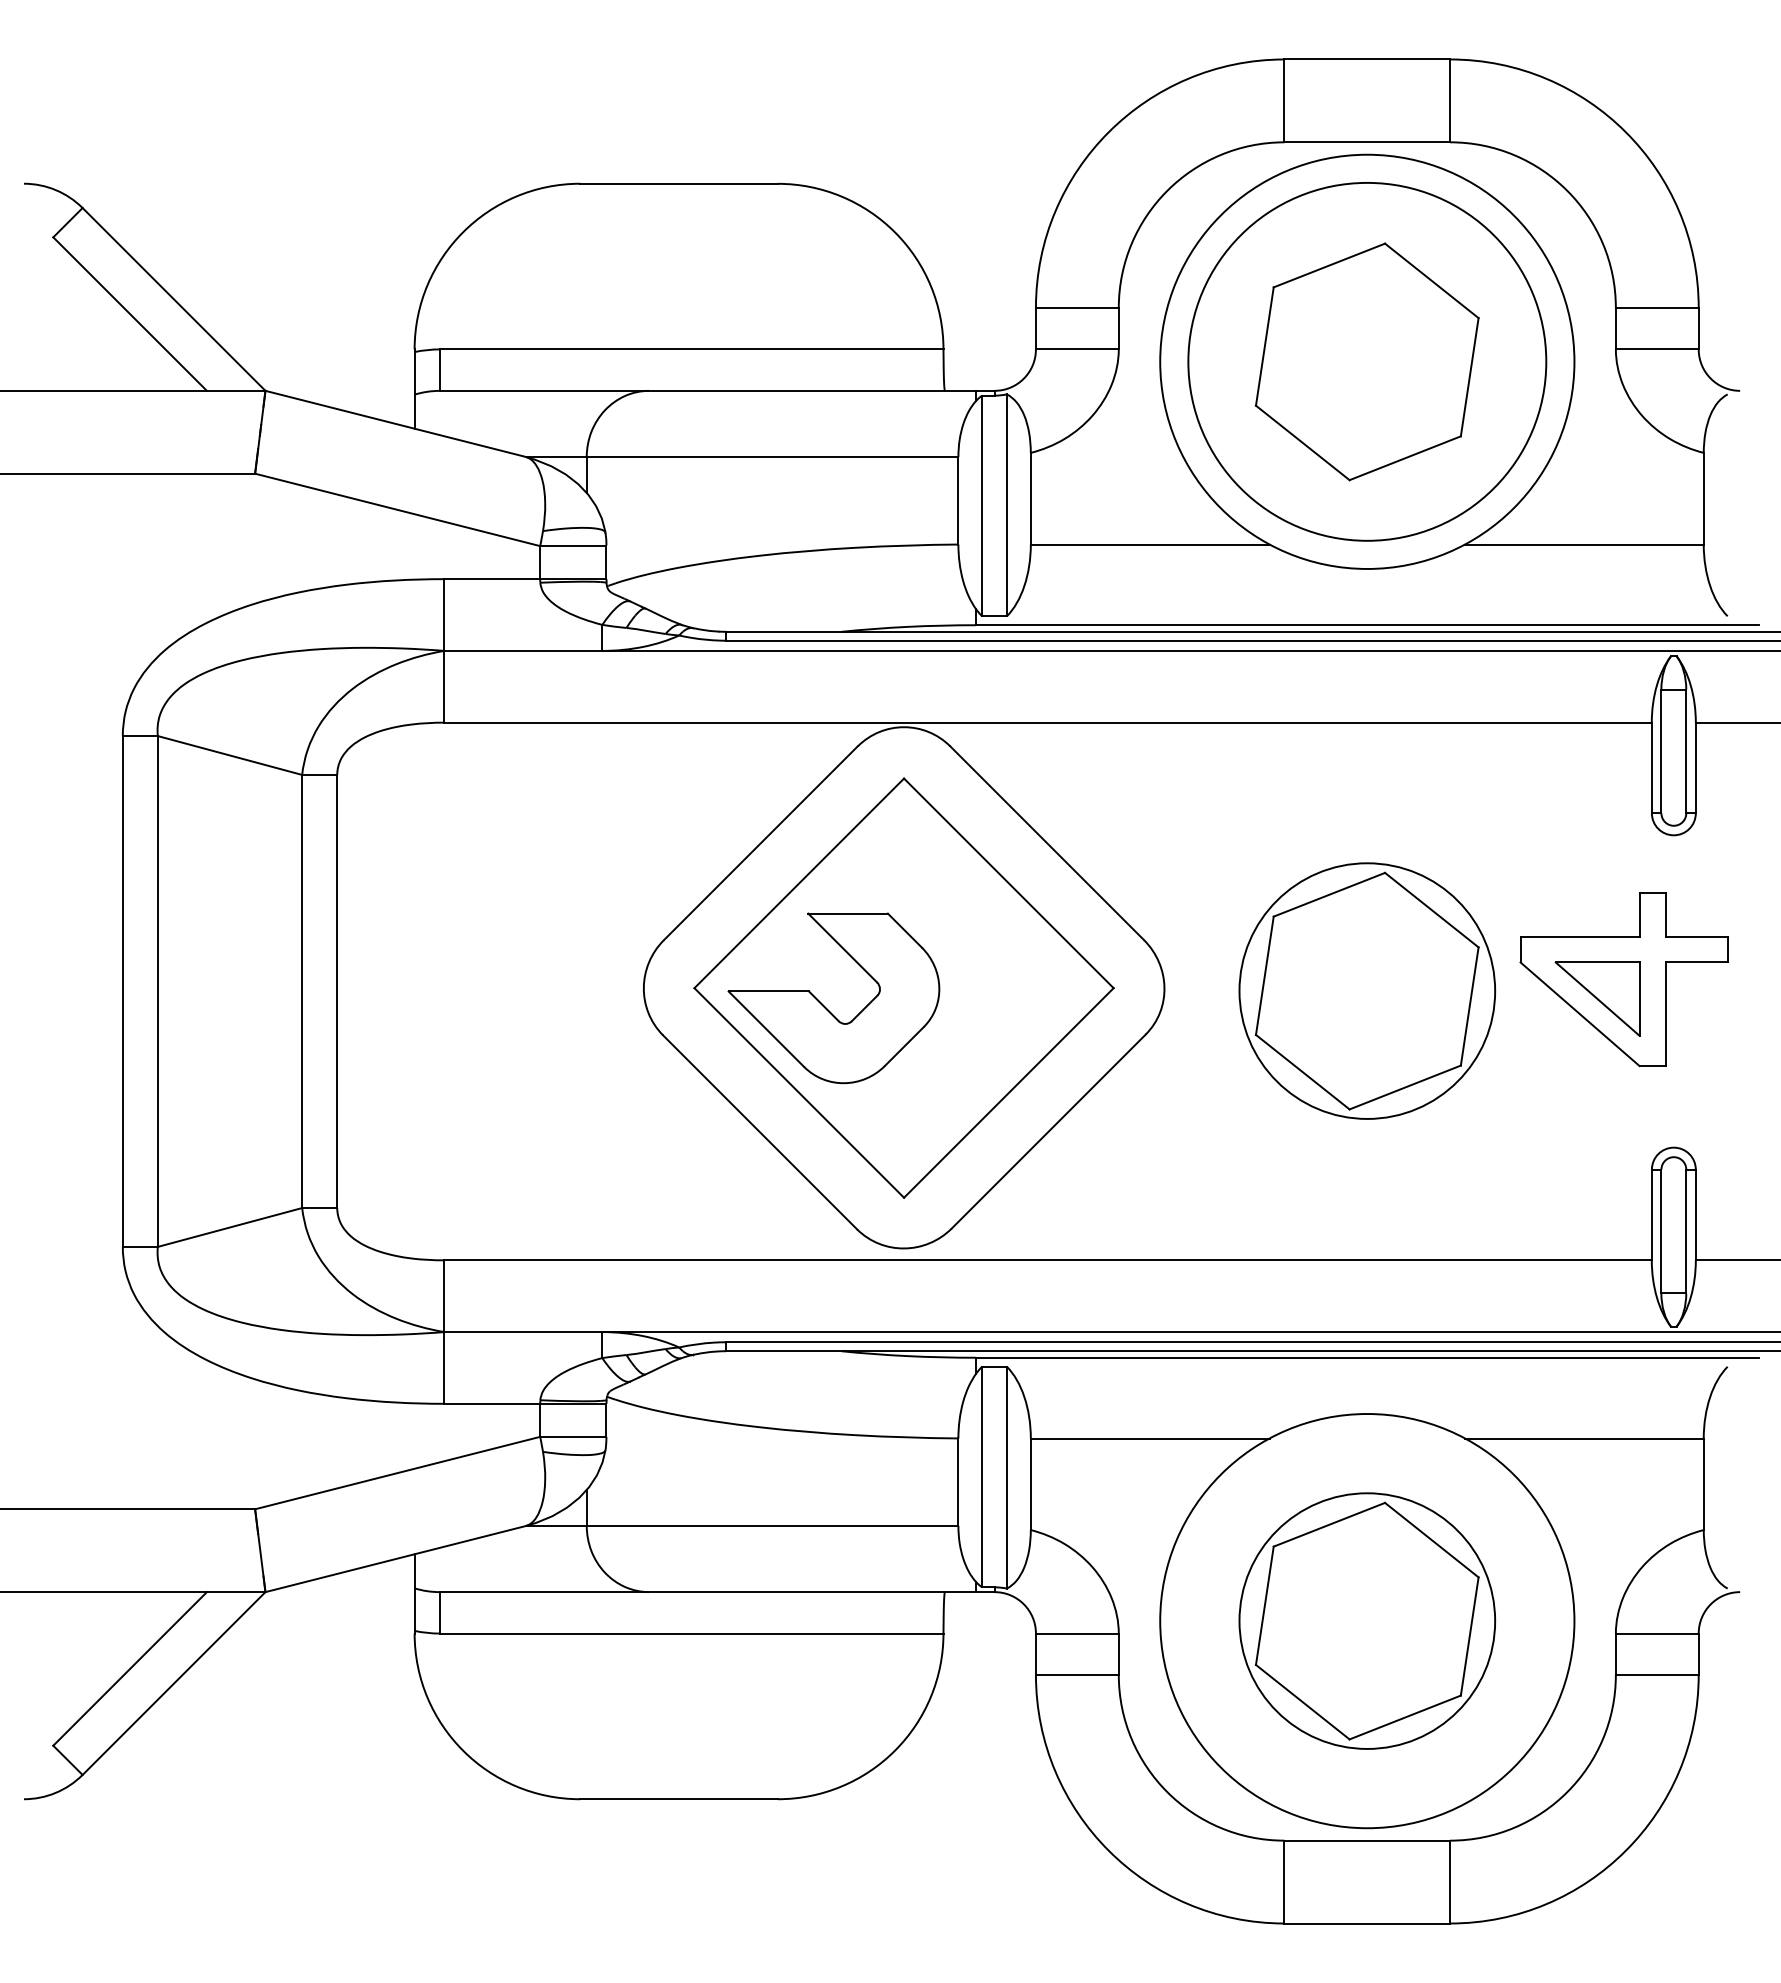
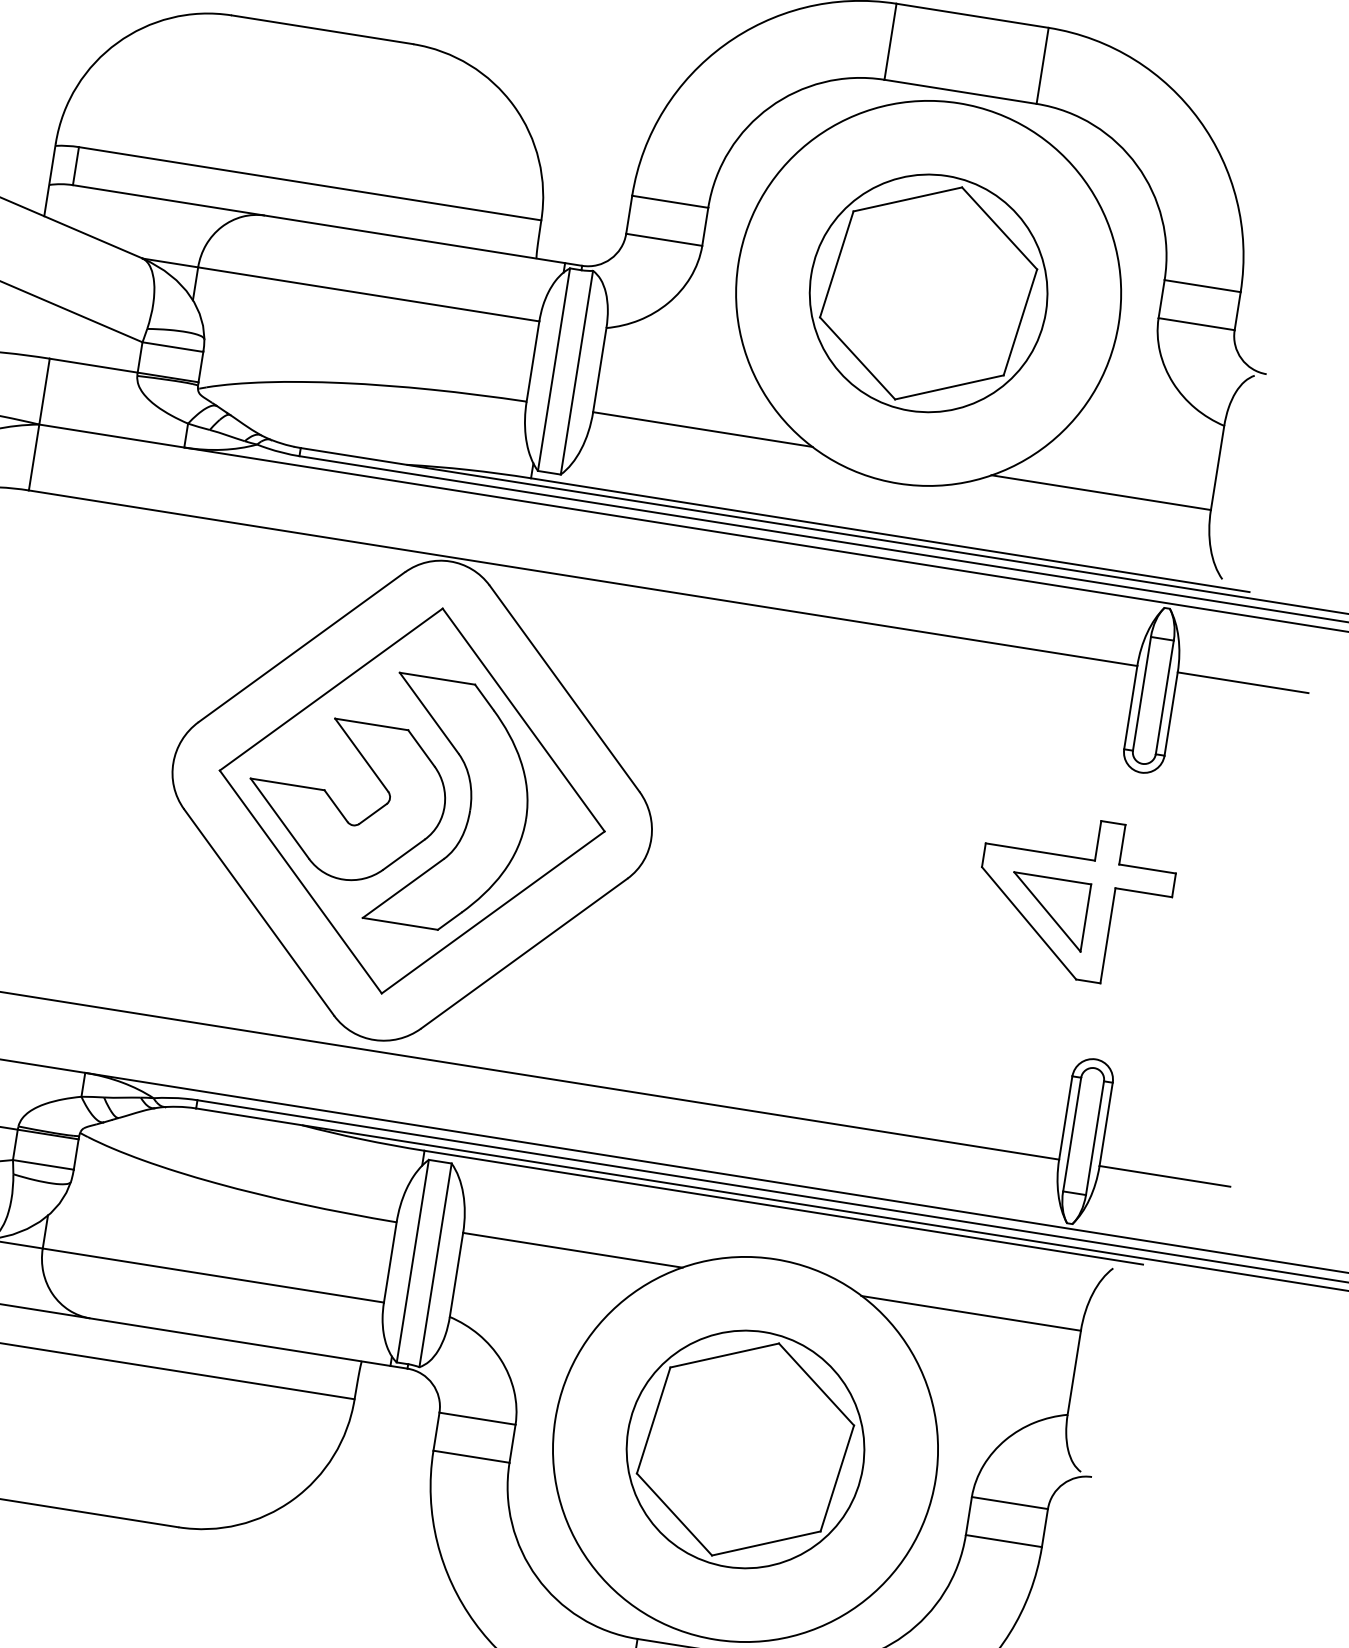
circle: (1367, 361) -> (928, 293), size x0.71
part: (966, 986) -> (469, 808), added
part: (1367, 990) -> (837, 870), removed

